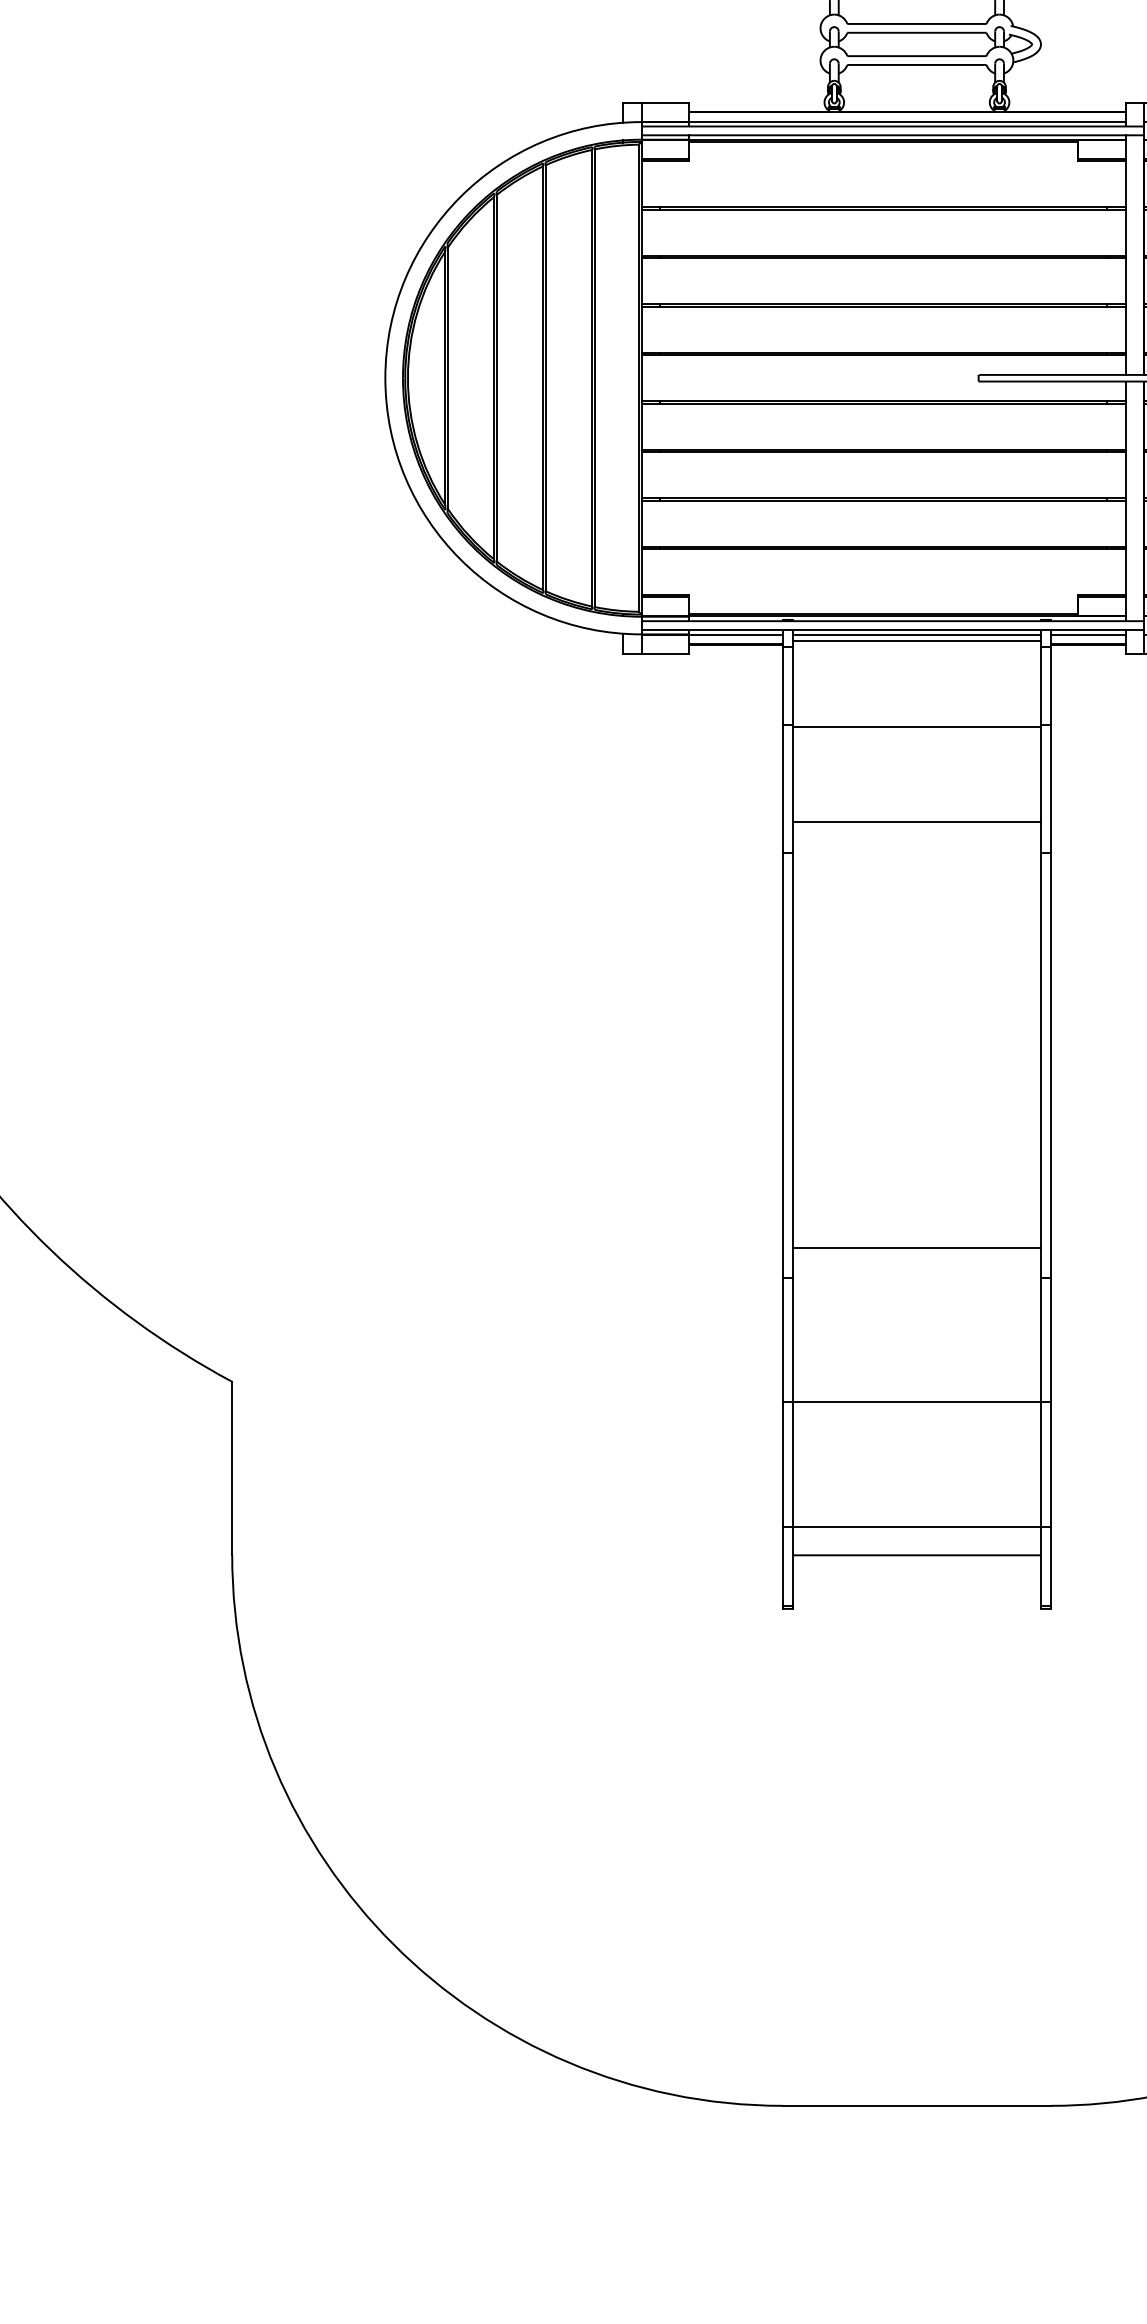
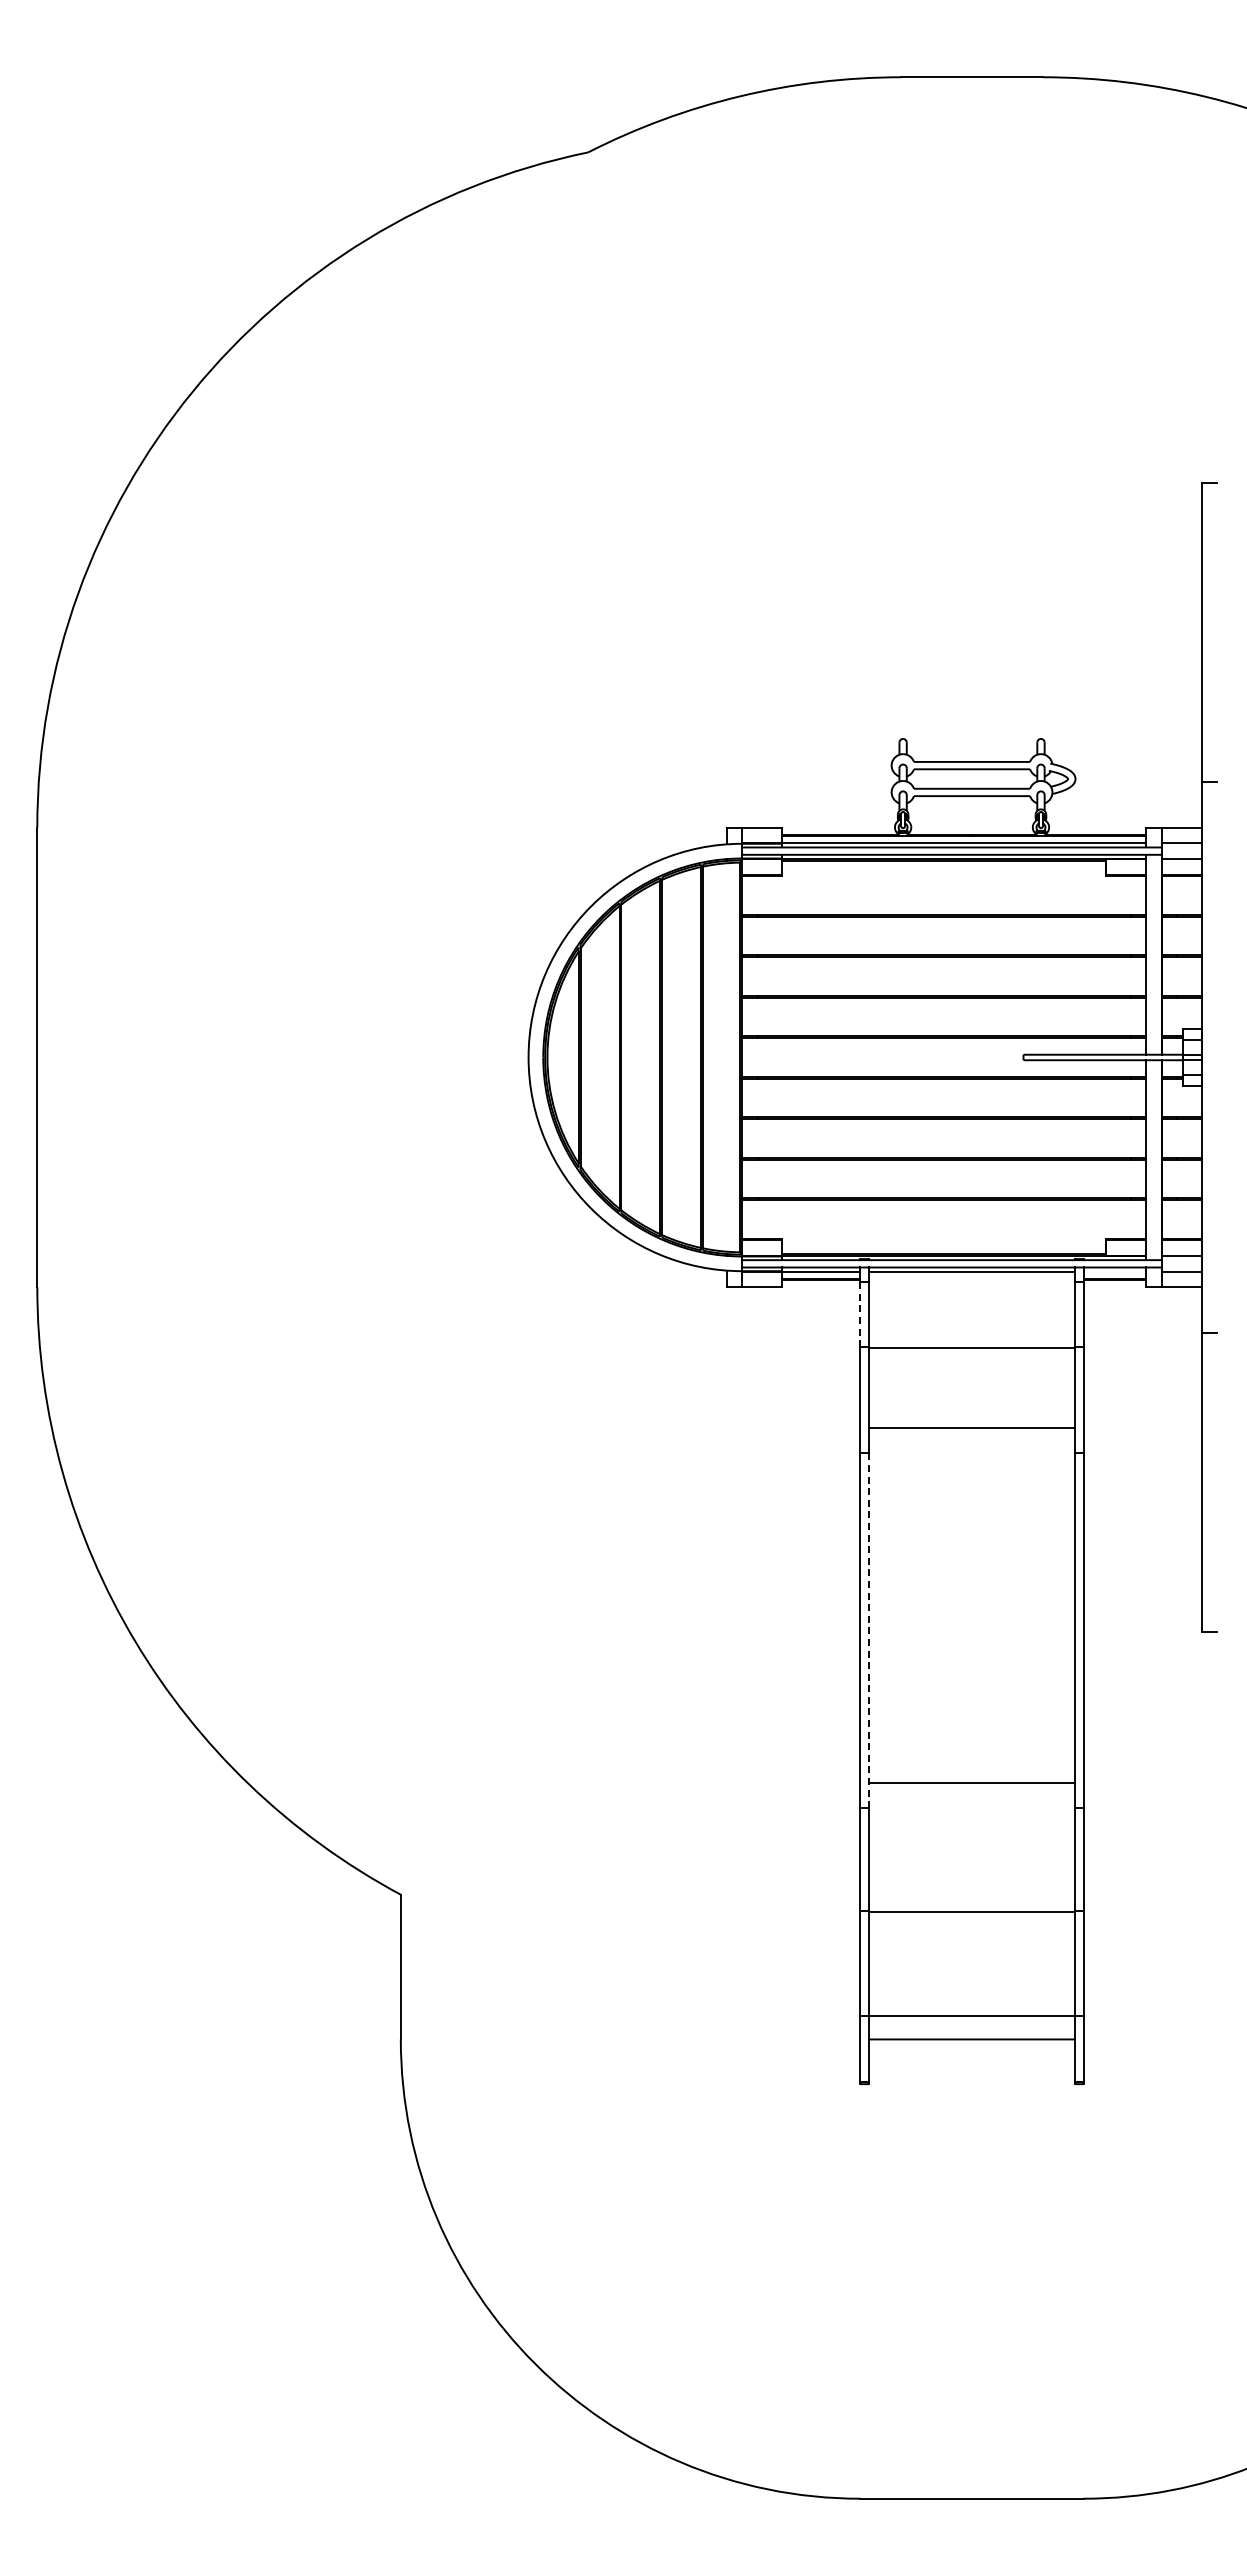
line: (1087, 634) -> (1114, 1271), removed
line: (916, 640) -> (971, 1276), removed
line: (783, 686) -> (860, 1314), solid -> dashed
line: (792, 1065) -> (868, 1630), solid -> dashed

